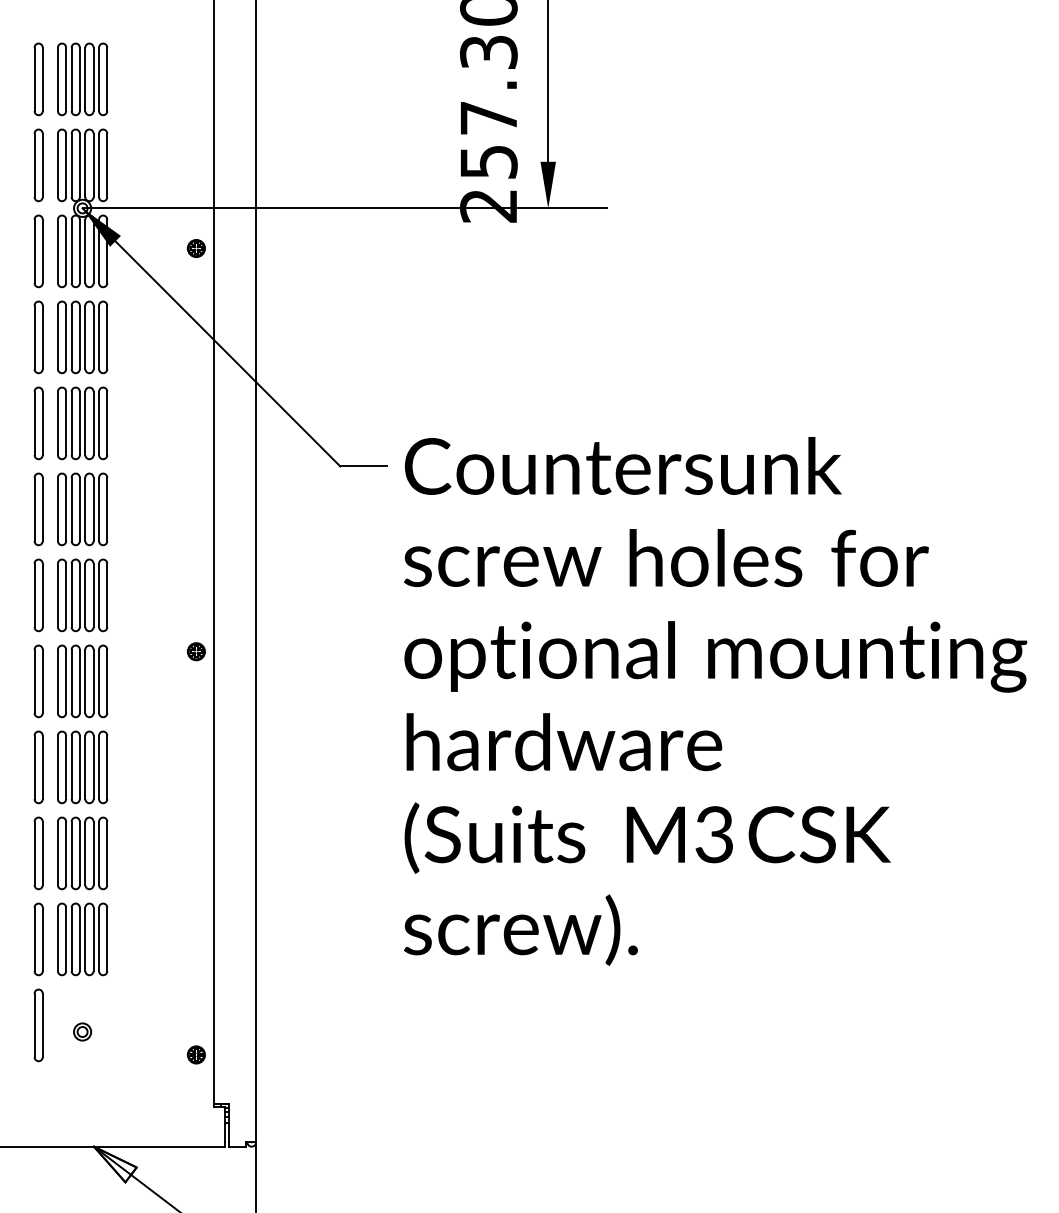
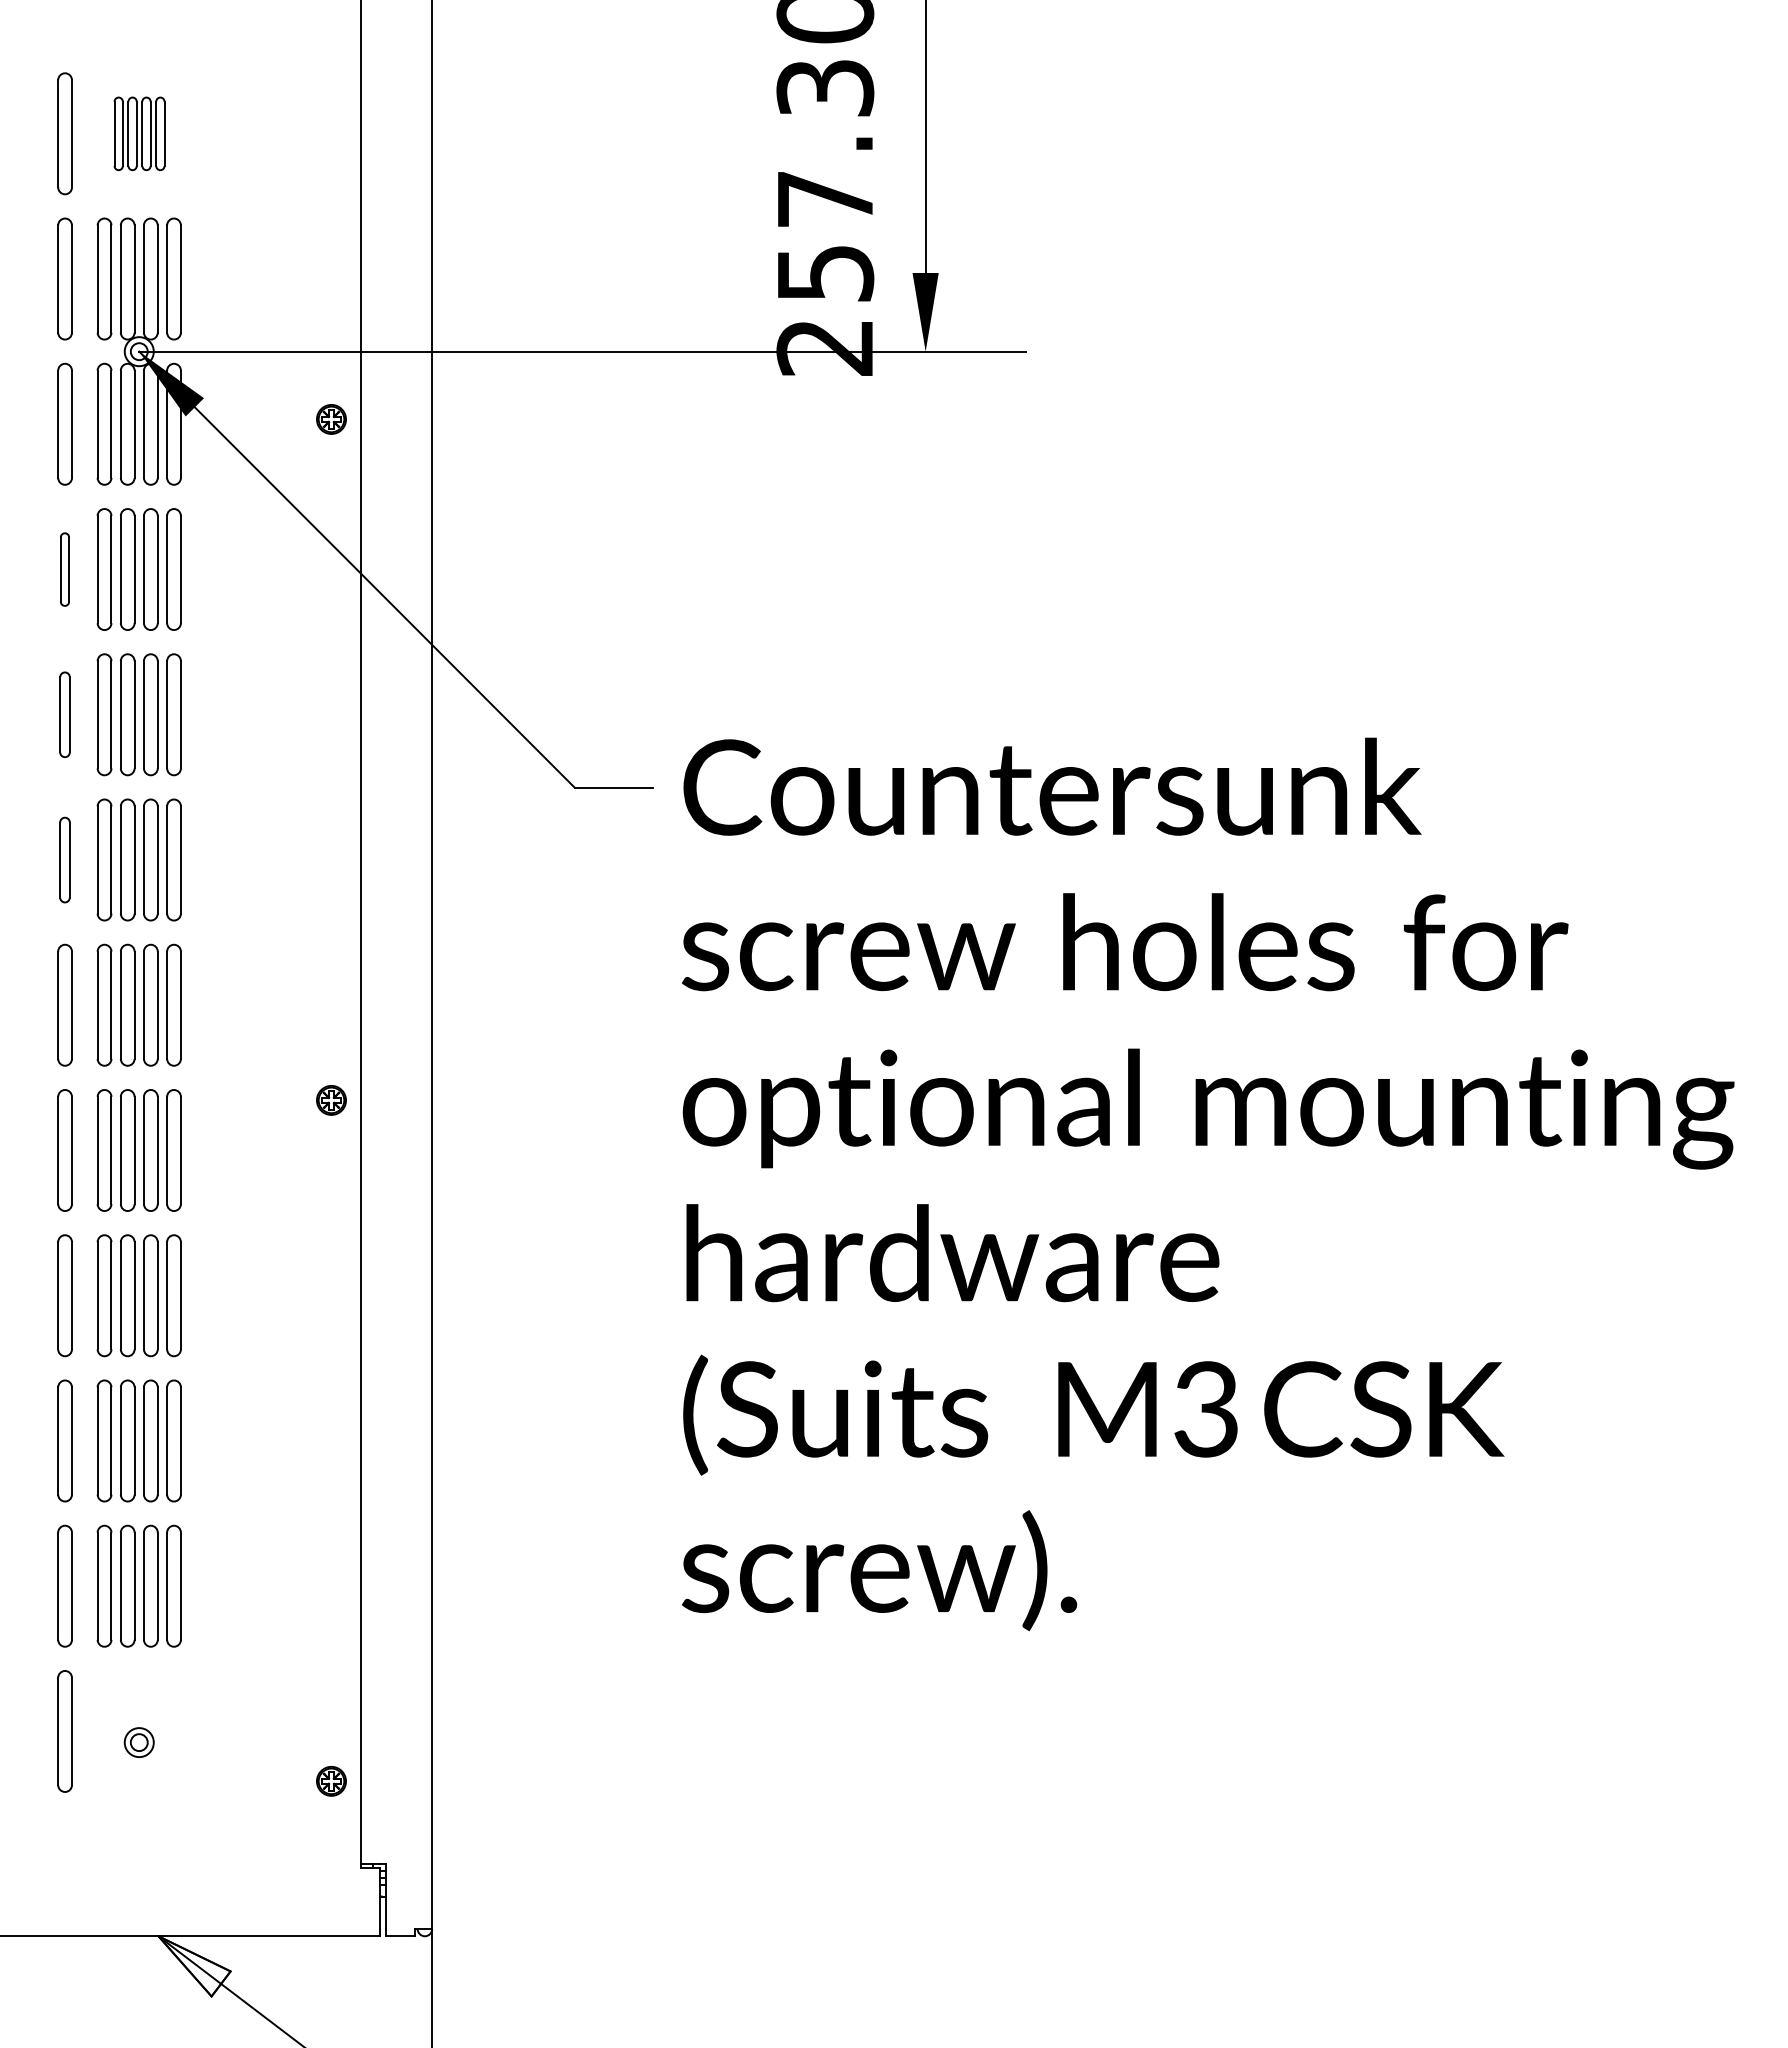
part: (82, 79) -> (139, 134), size x0.6
part: (38, 337) -> (64, 569), size x0.6
part: (38, 423) -> (64, 714), size x0.7
part: (38, 509) -> (64, 860), size x0.7

